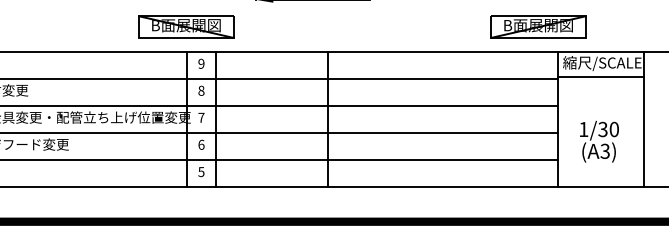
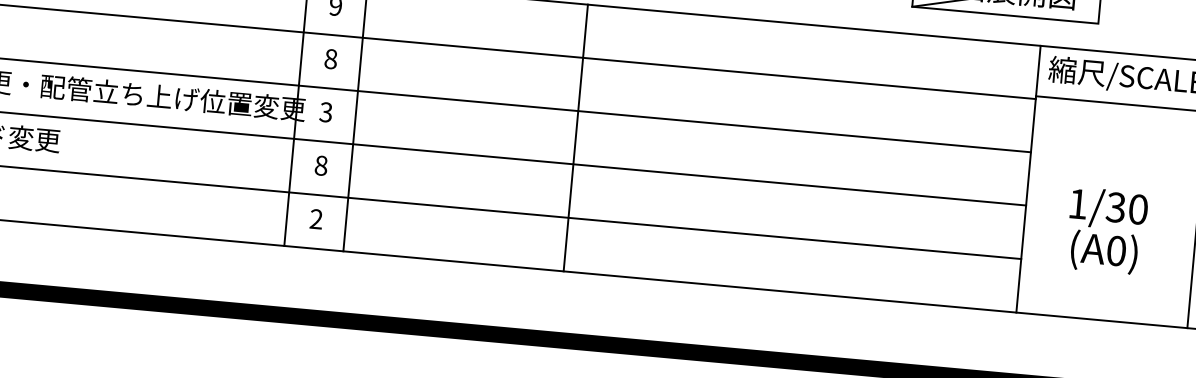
text: (201, 117) -> (326, 111), 7 -> 3
text: (201, 144) -> (321, 165), 6 -> 8
text: (604, 150) -> (1115, 249), (A3) -> (A0)
text: (201, 172) -> (316, 220), 5 -> 2

